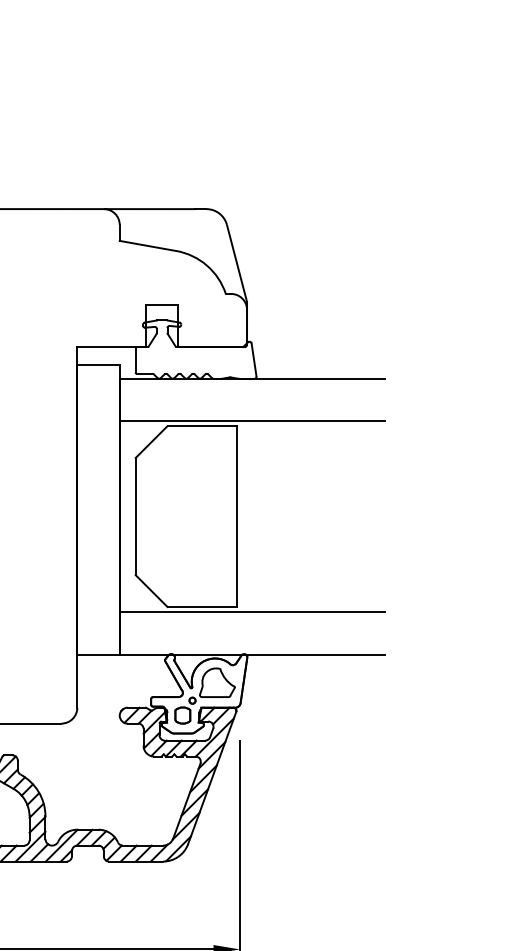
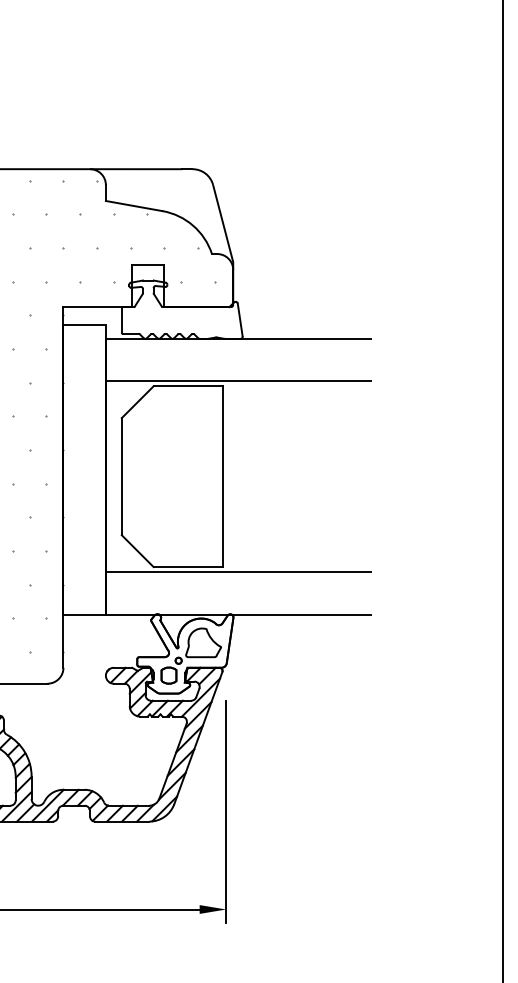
hatch: (127, 456) -> (113, 416), added

